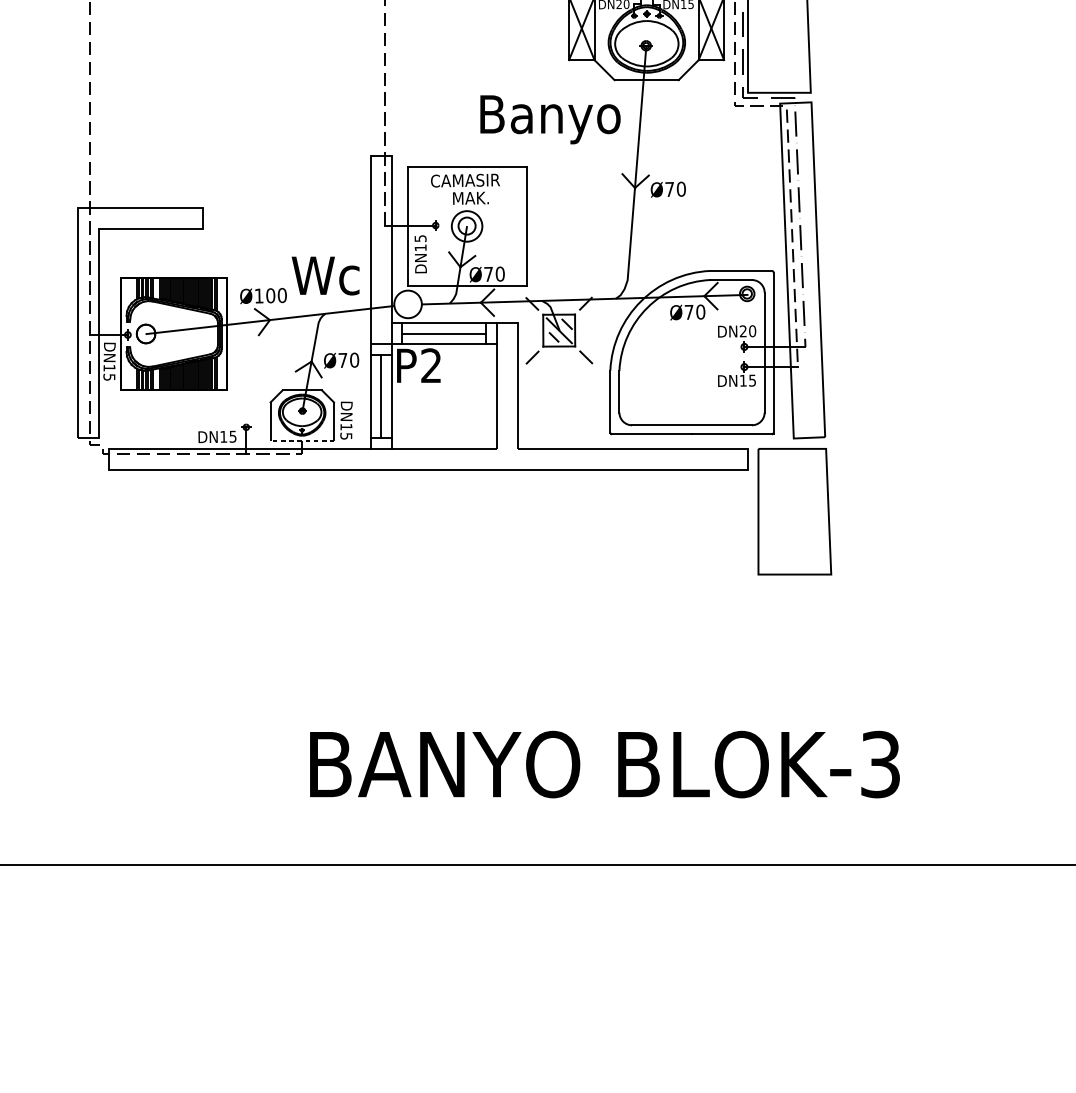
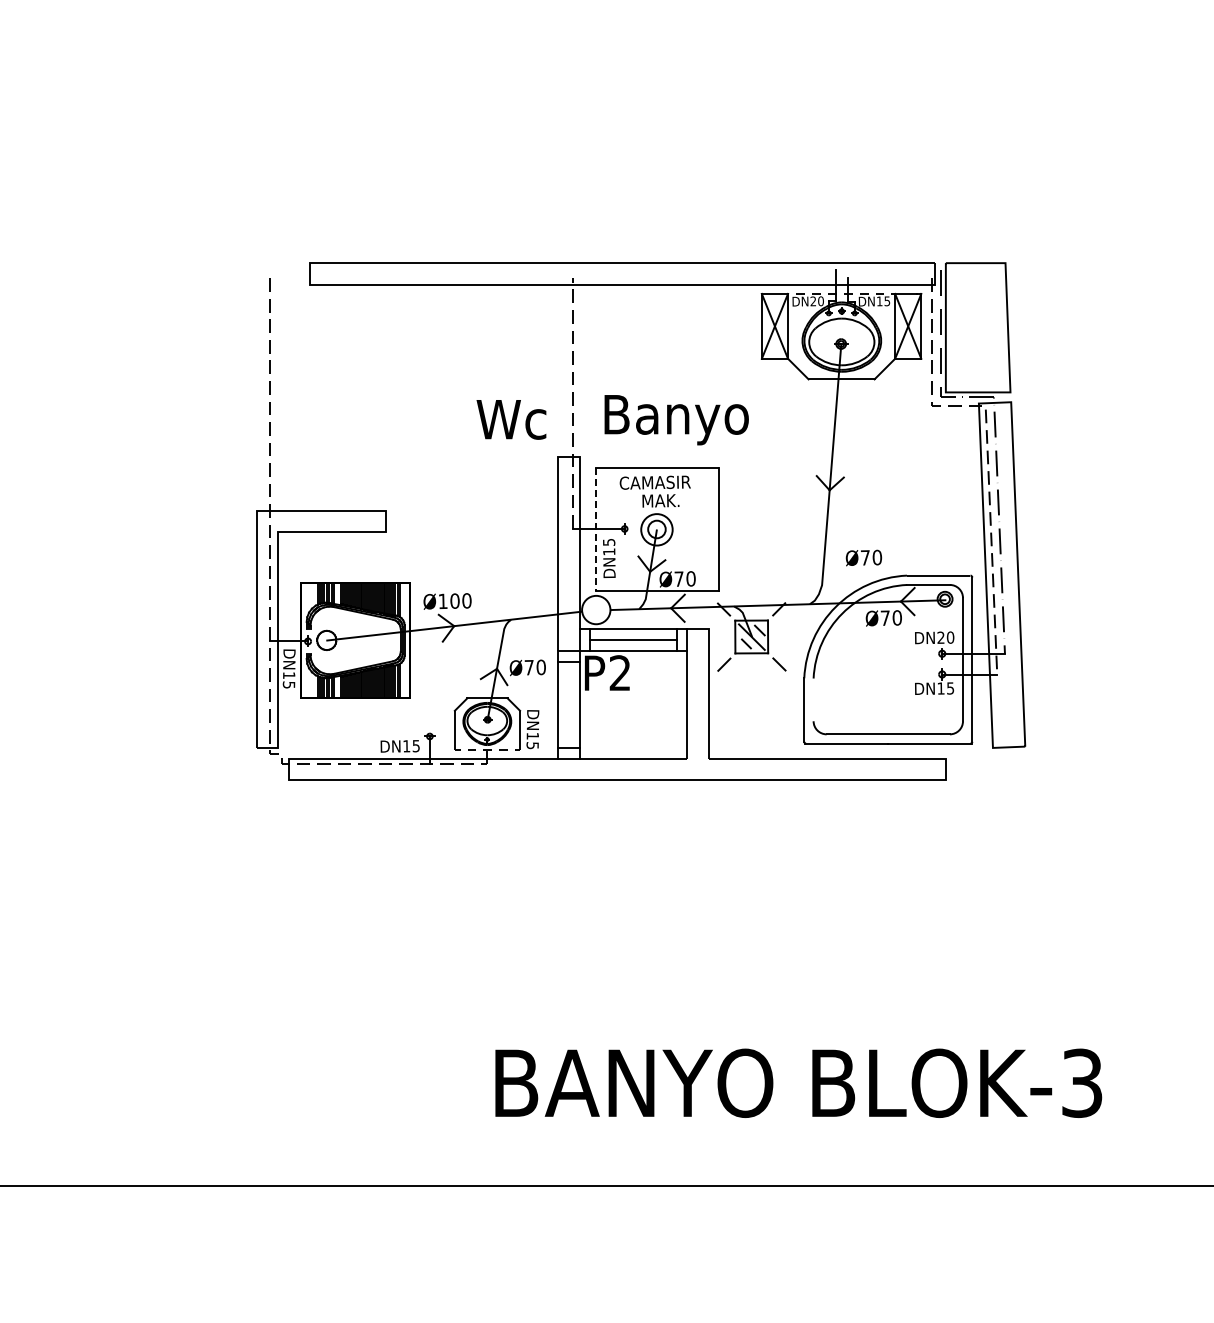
text: (550, 120) -> (676, 420), moved
text: (667, 189) -> (863, 557), moved
line: (407, 227) -> (595, 530), solid -> dashed
text: (325, 275) -> (511, 419), moved
line: (619, 391) -> (813, 699), removed
line: (381, 396) -> (568, 704), removed
part: (794, 510) -> (993, 822), removed

